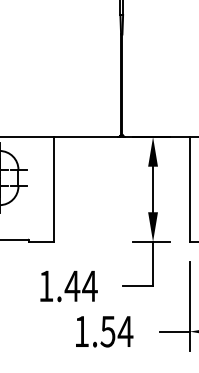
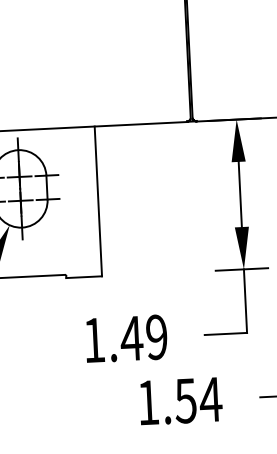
text: (89, 286) -> (156, 337), 1.44 -> 1.49

